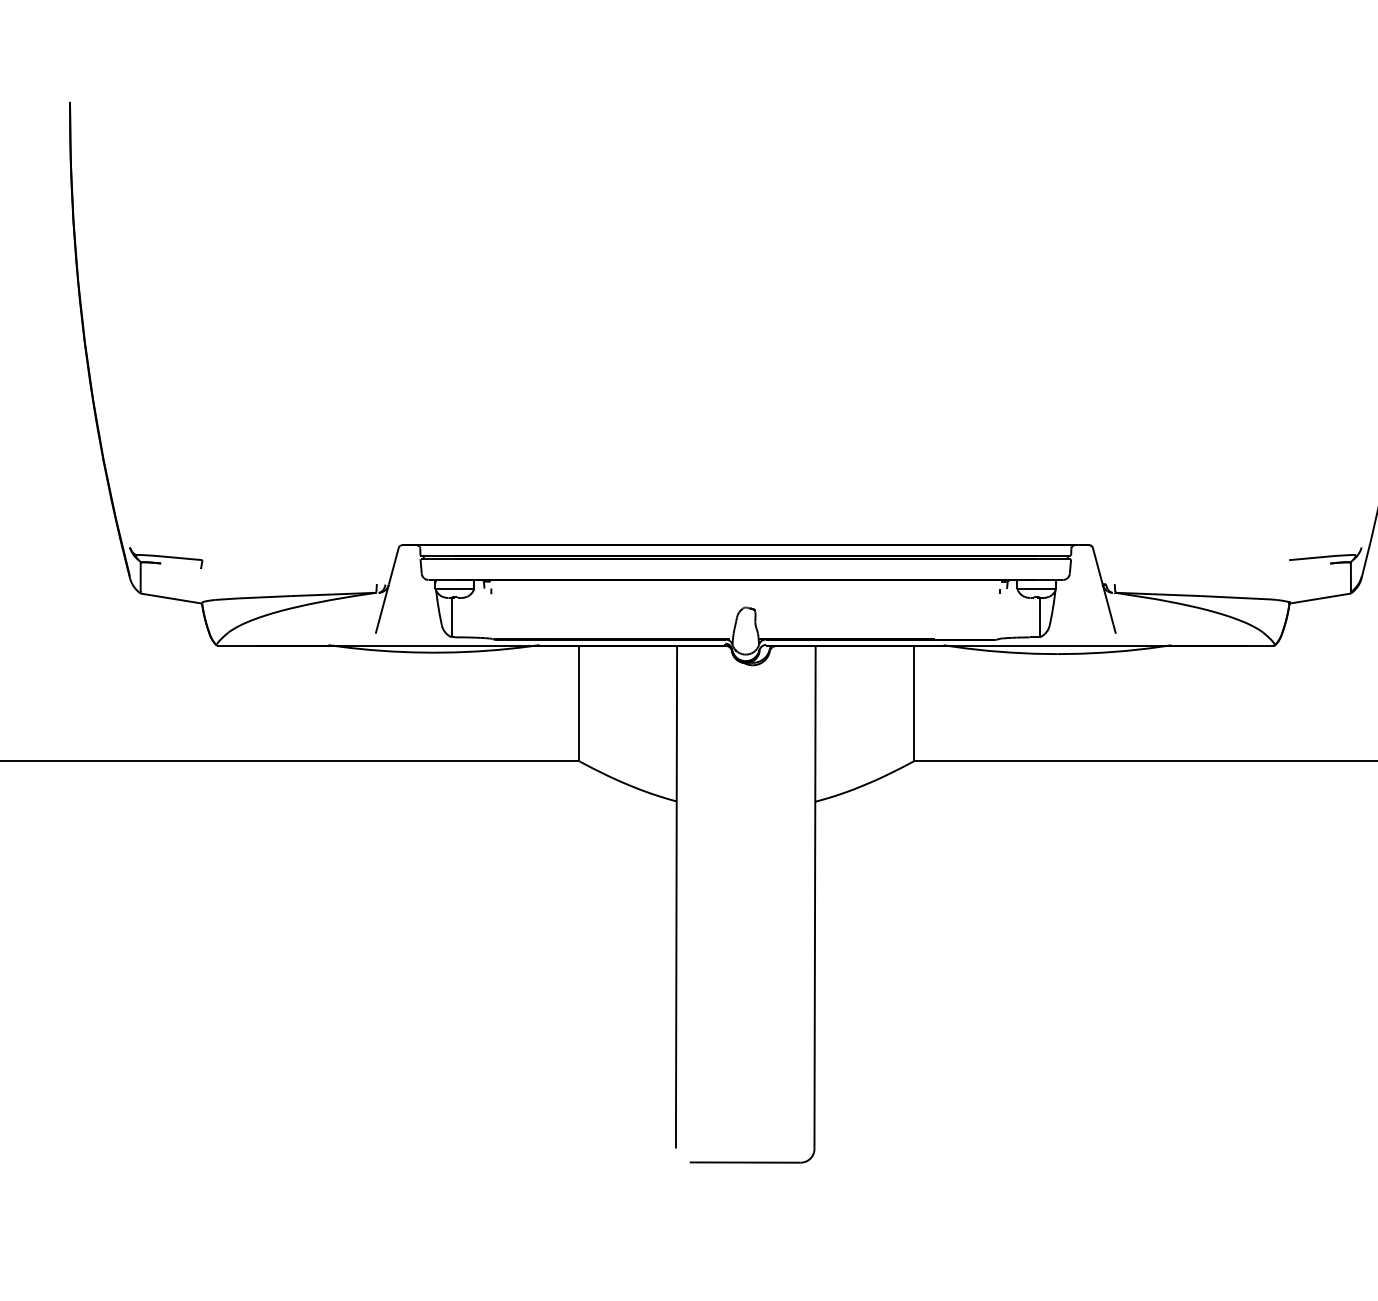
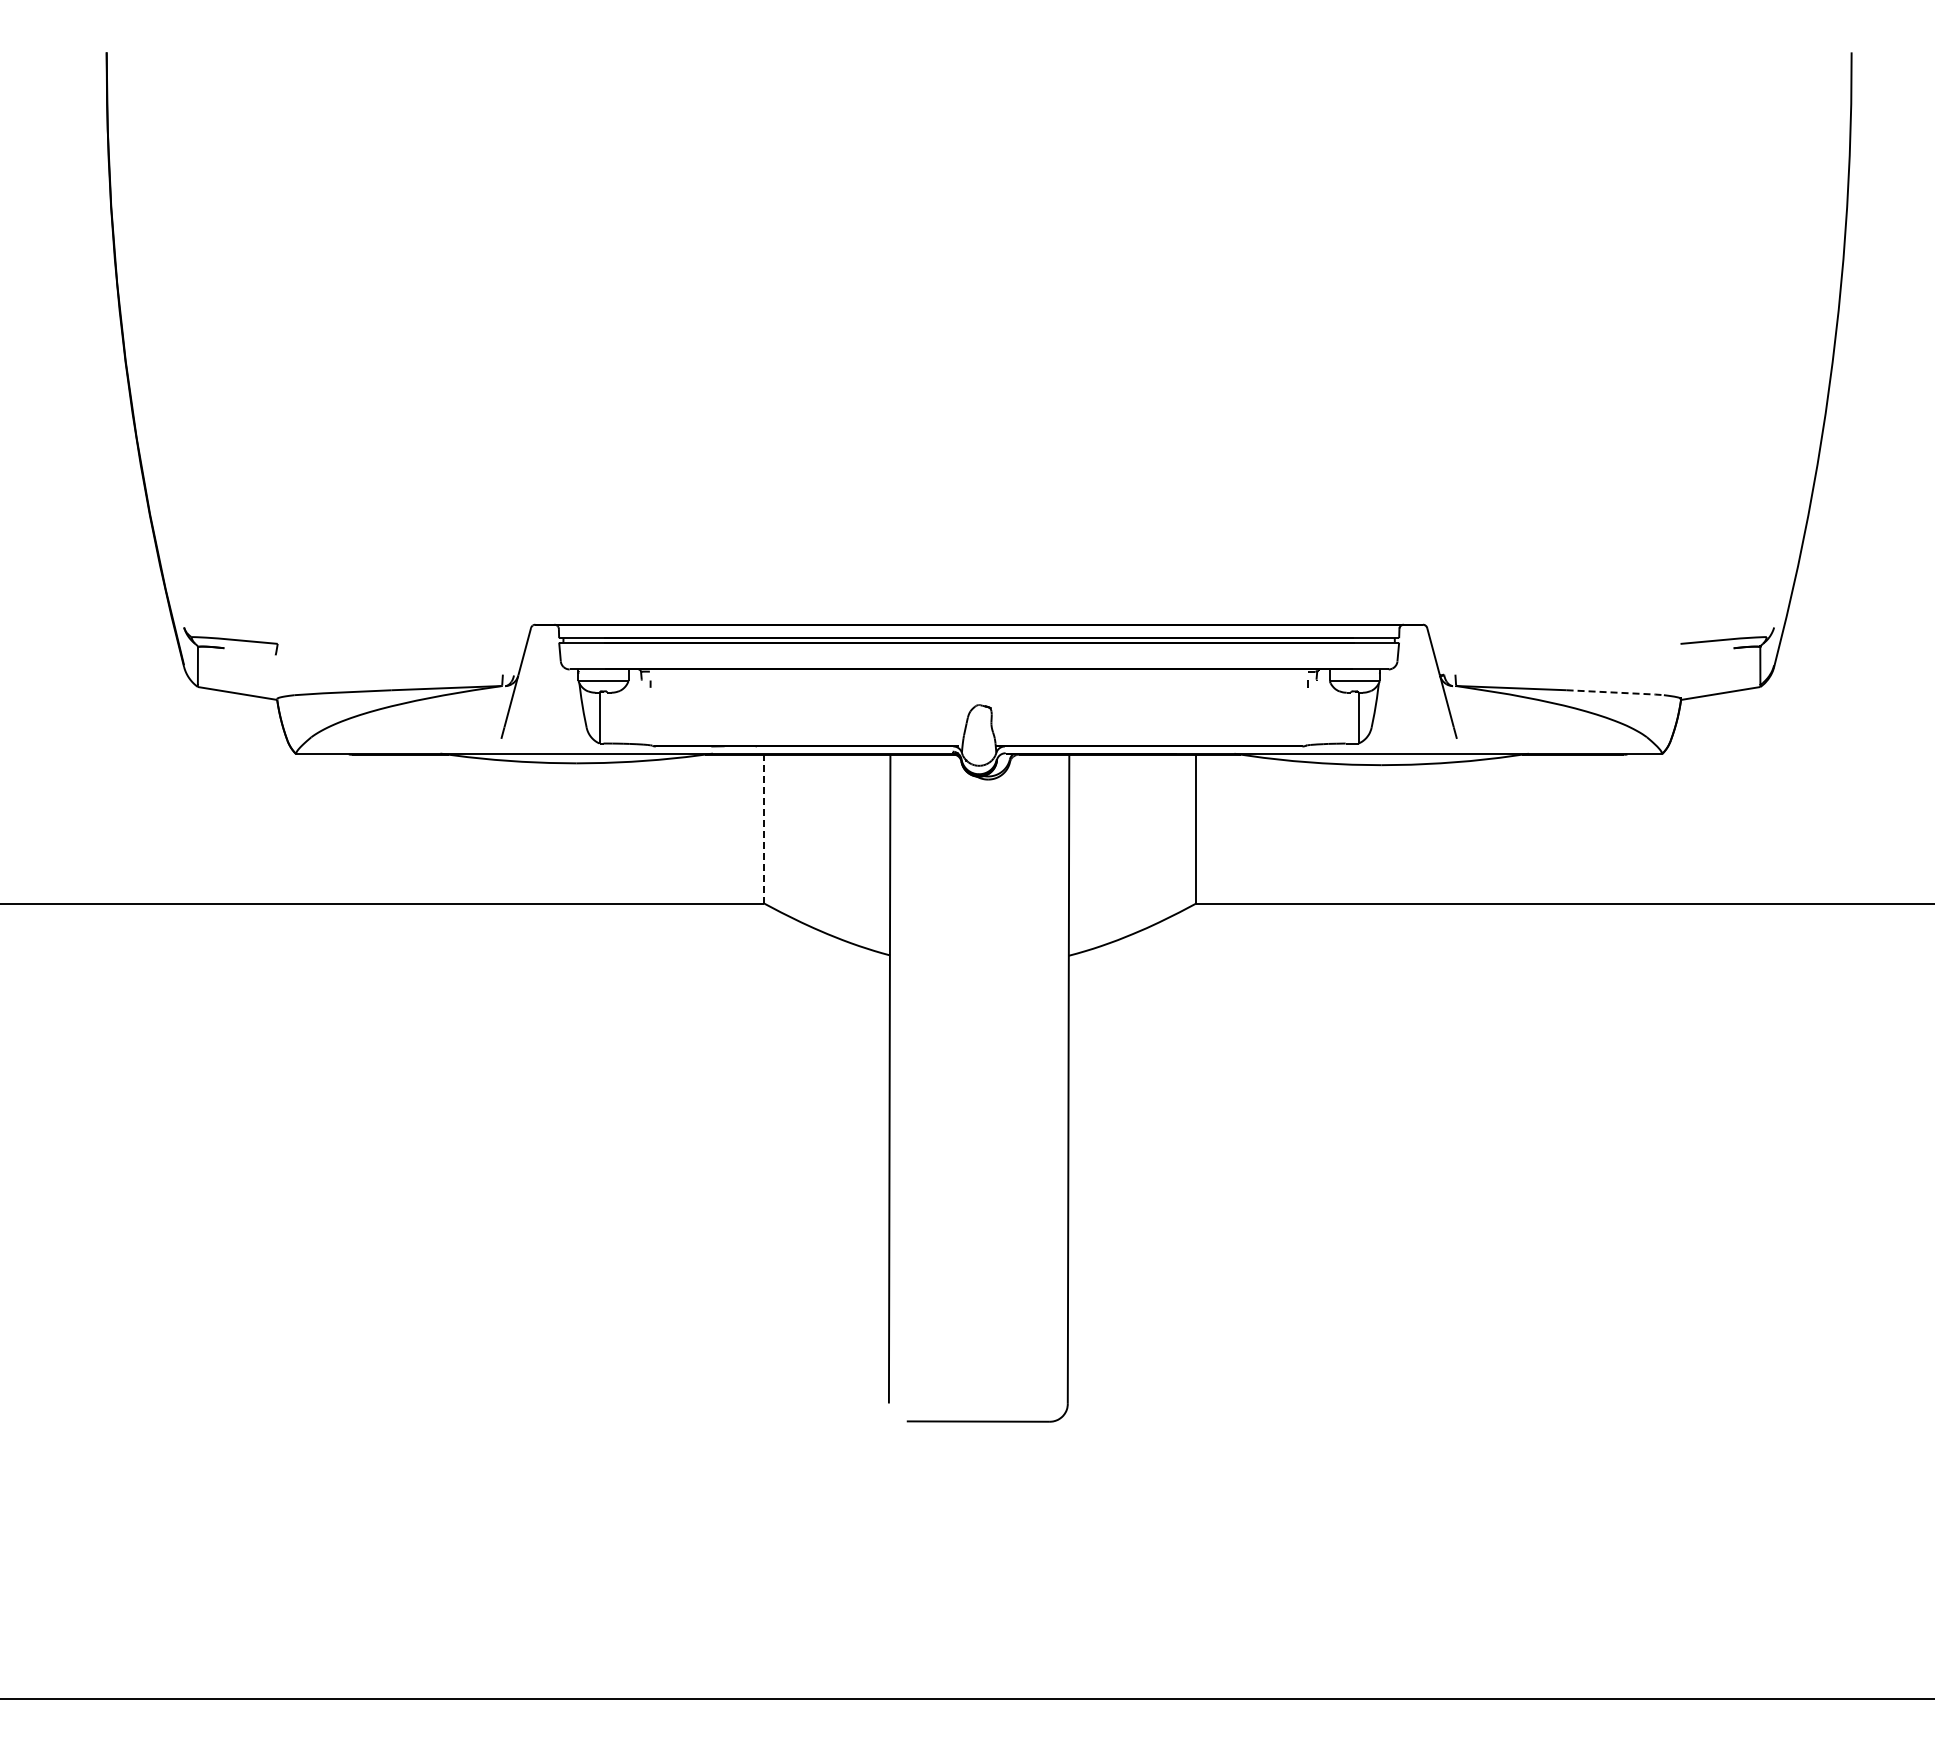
line: (1239, 597) -> (1616, 692), solid -> dashed
line: (579, 703) -> (764, 828), solid -> dashed

